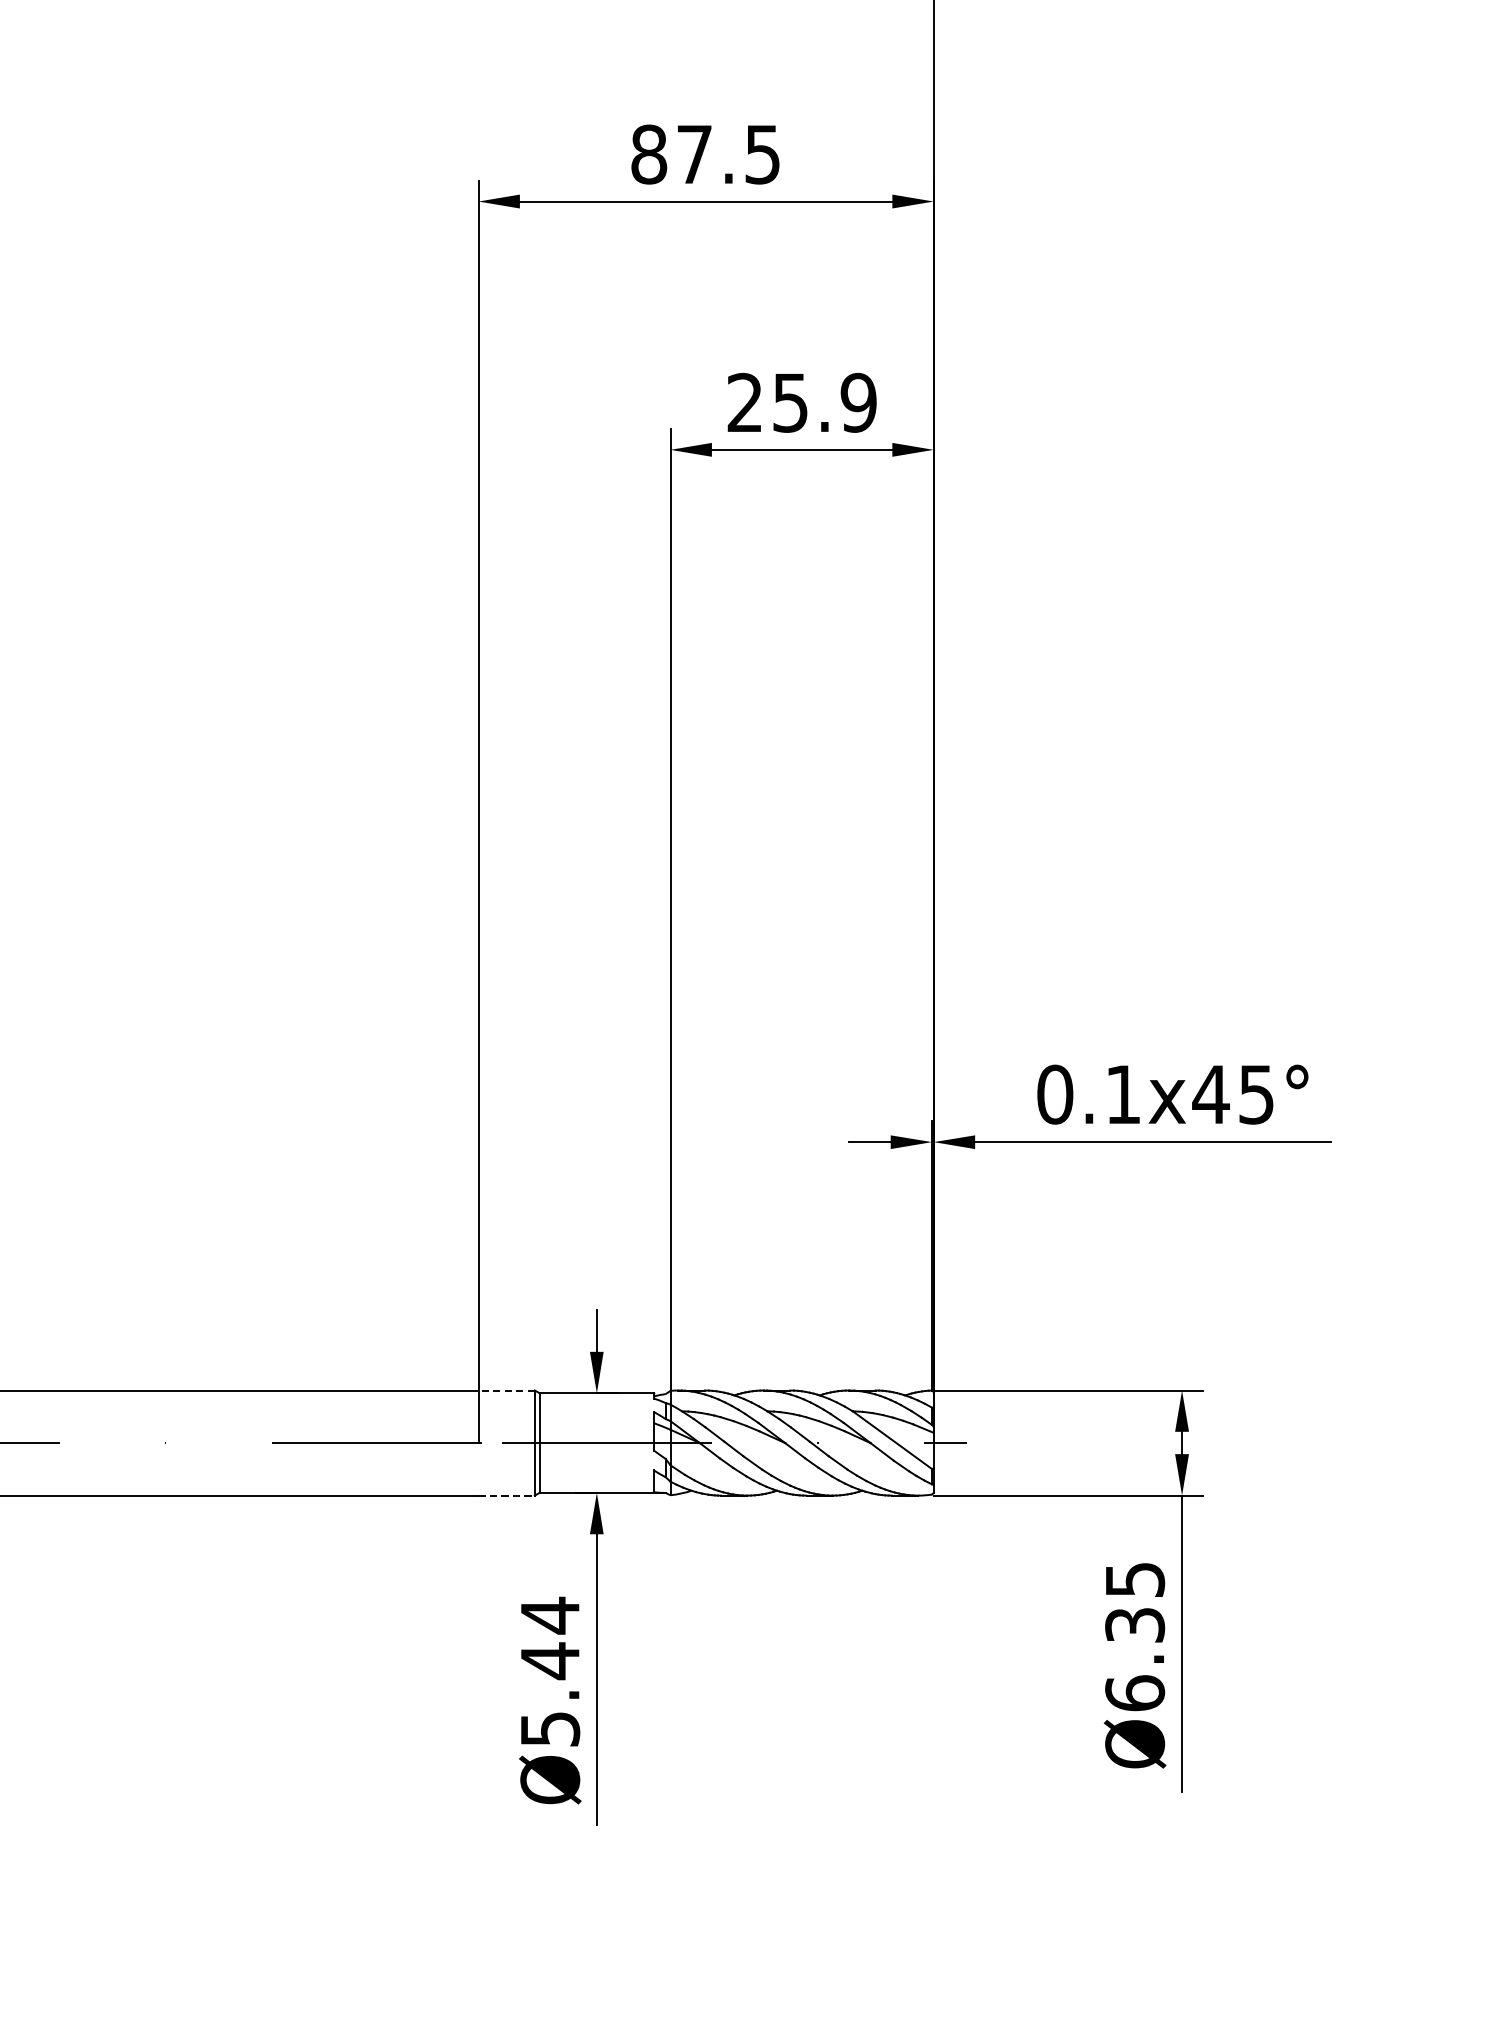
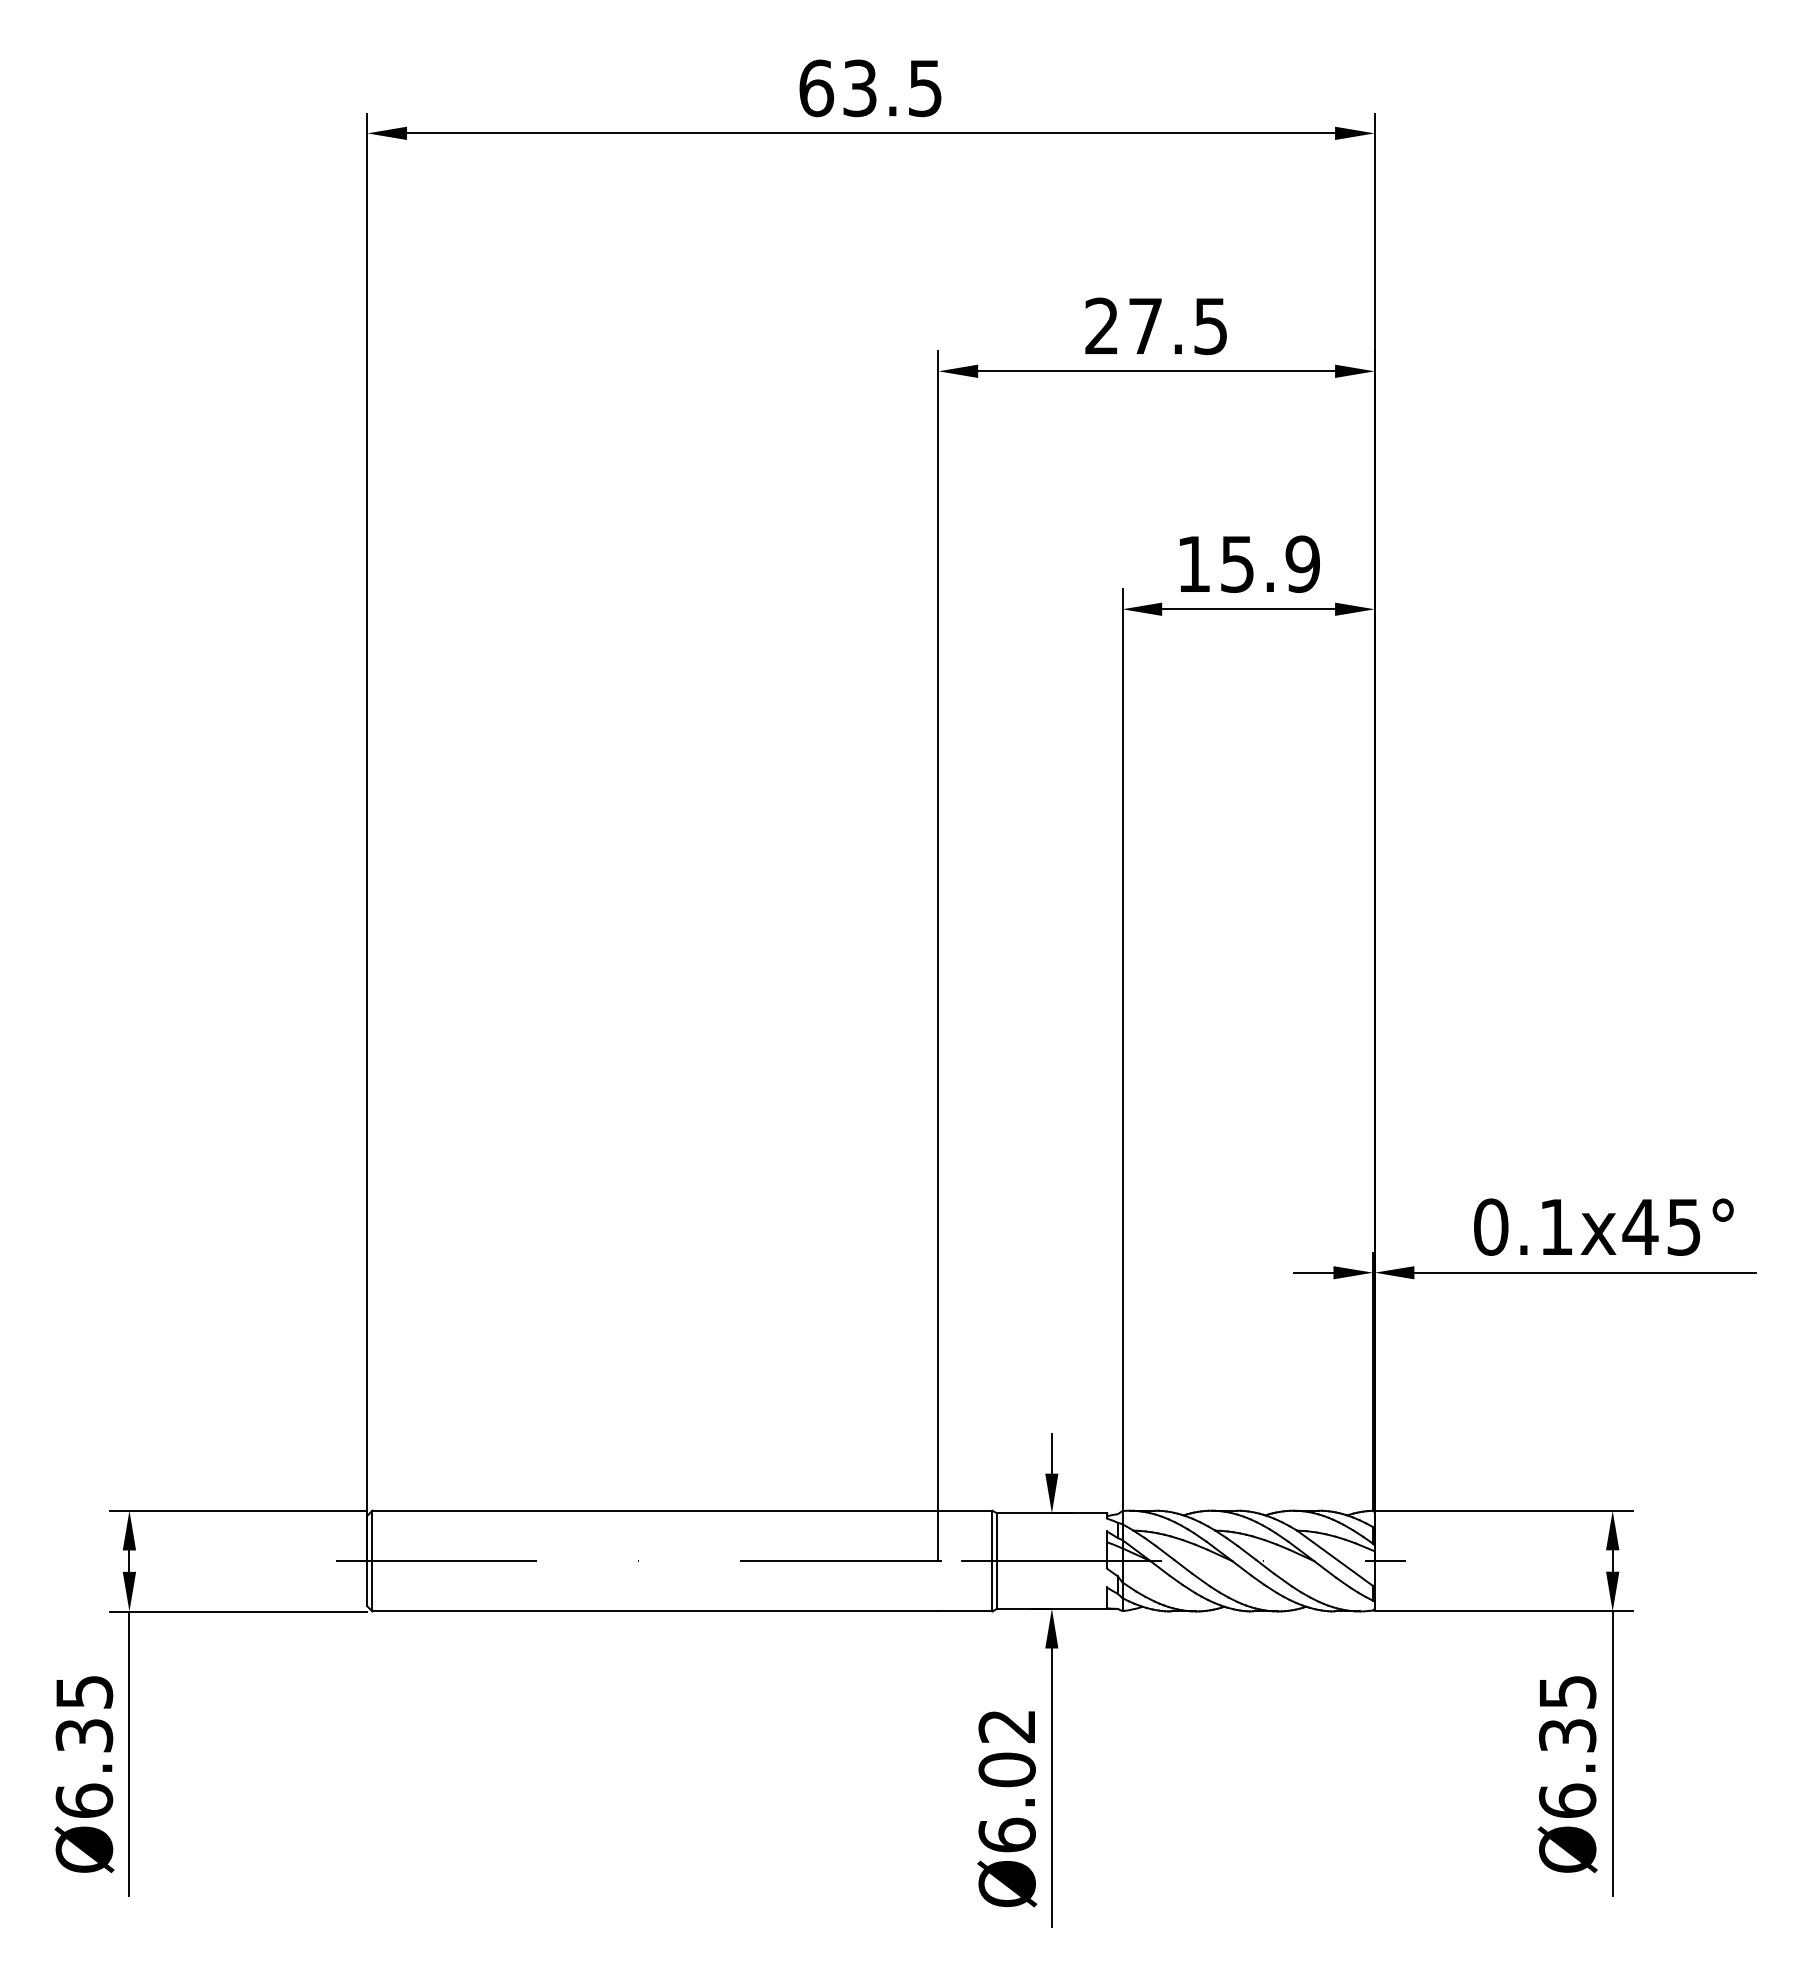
text: (649, 154) -> (1102, 326), 87.5 -> 27.5
text: (744, 402) -> (1193, 563), 25.9 -> 15.9
line: (506, 1390) -> (965, 1510), dashed -> solid
line: (506, 1495) -> (965, 1611), dashed -> solid
text: (549, 1672) -> (1006, 1780), Ø5.44 -> Ø6.02

